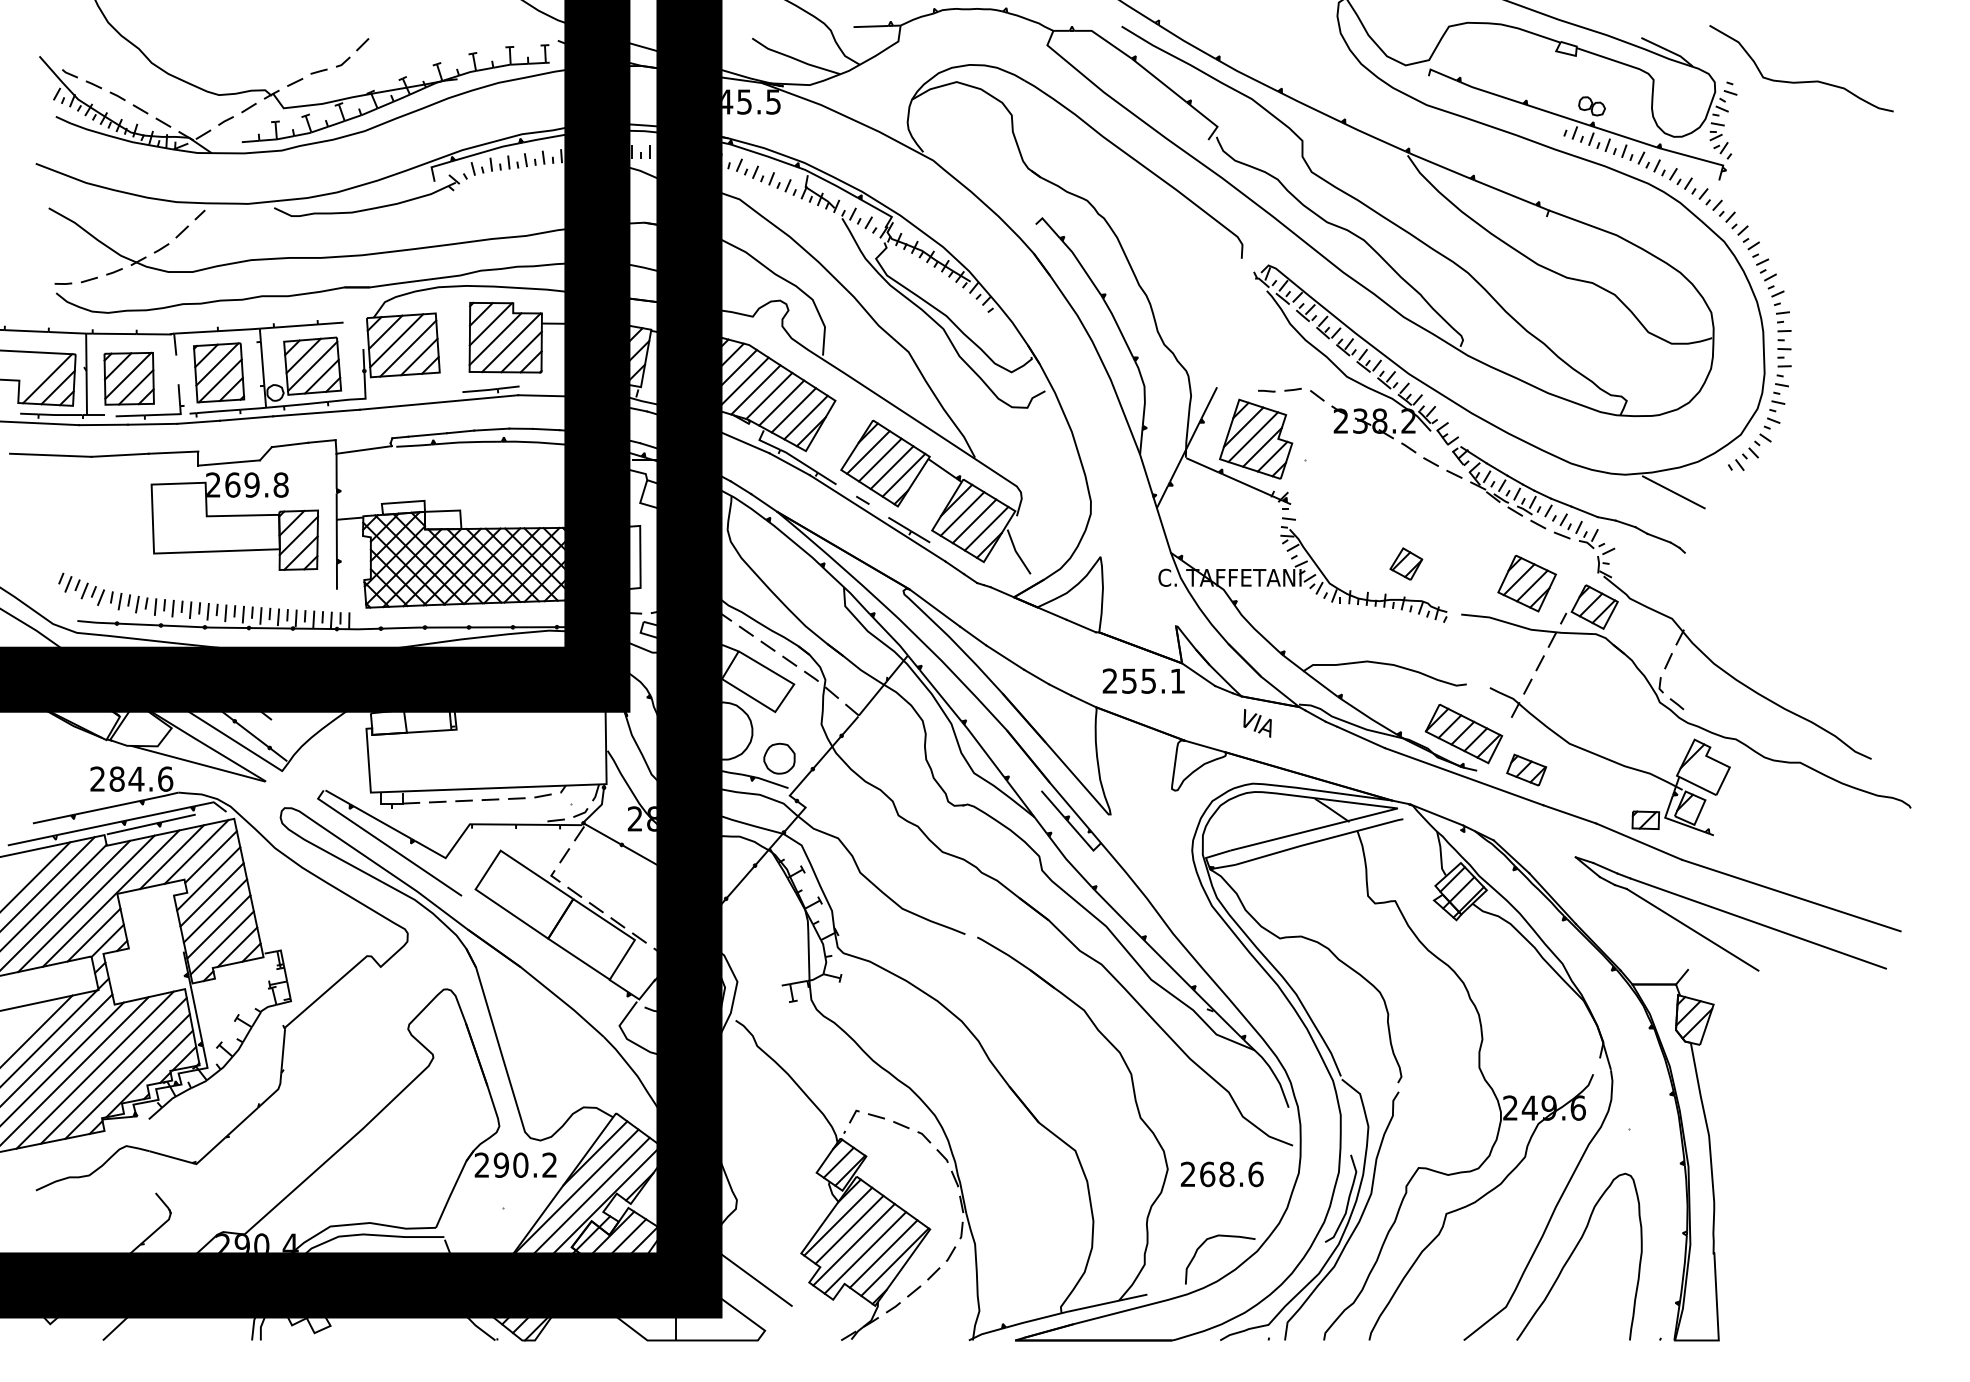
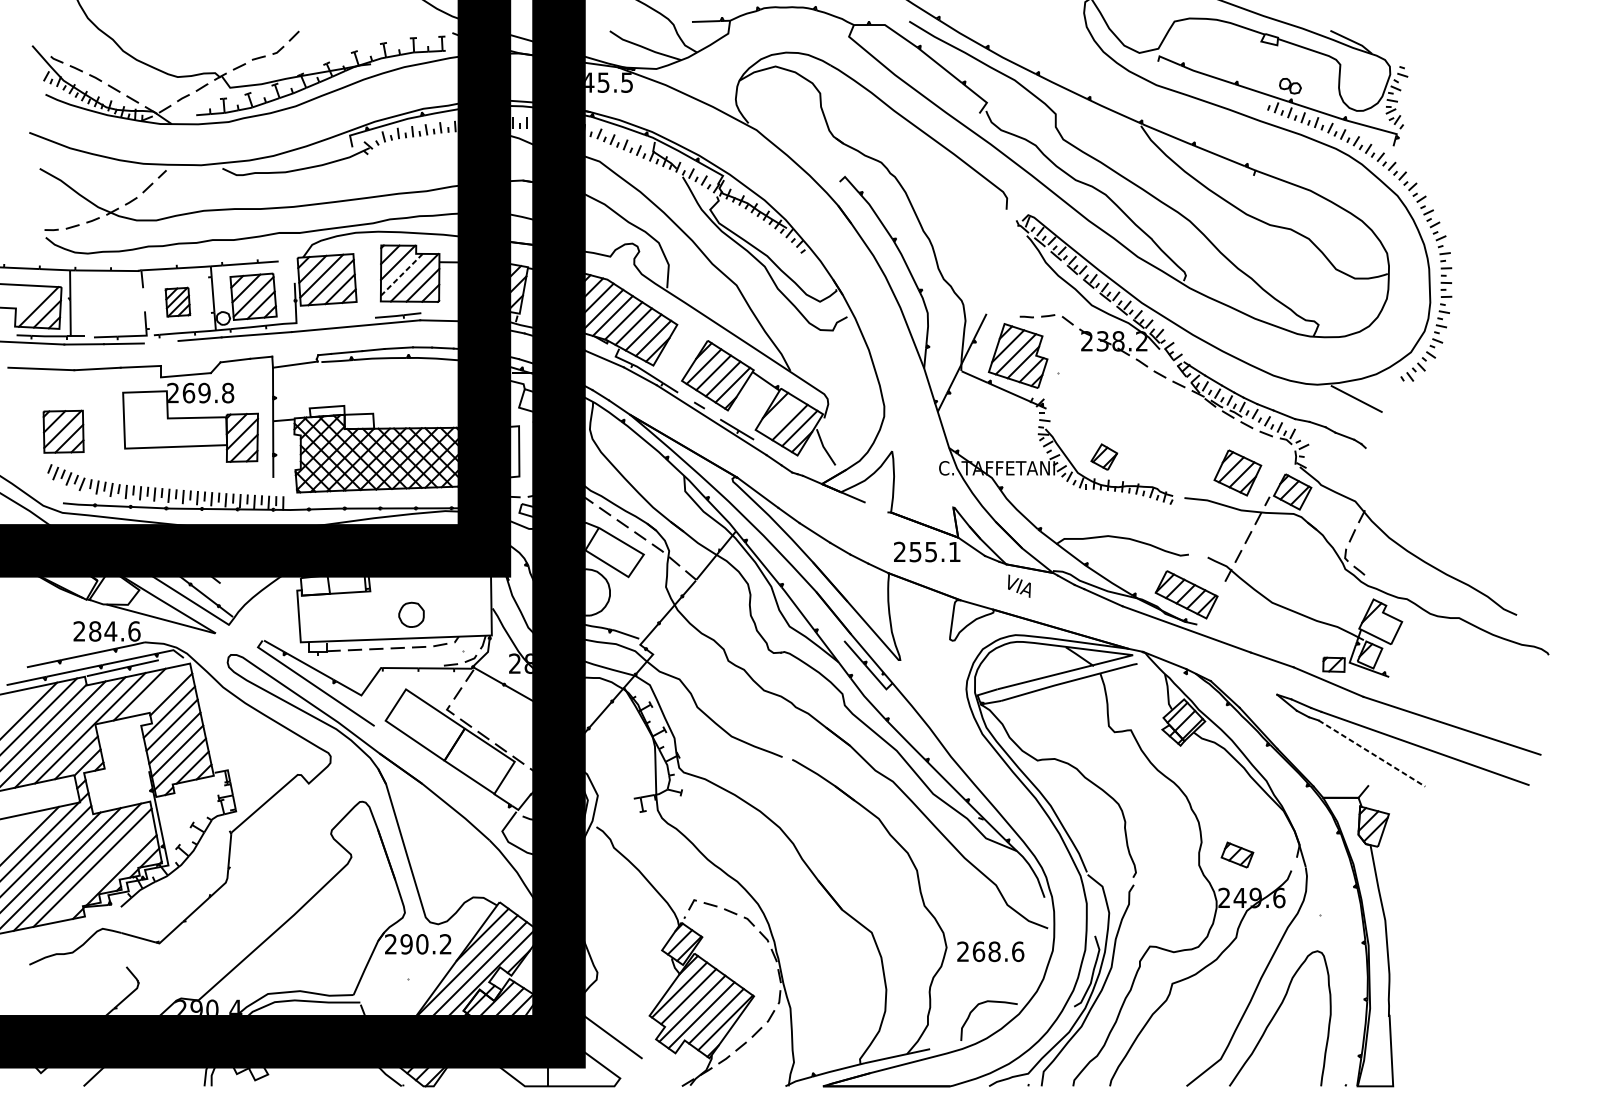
curve: (1801, 81) -> (1460, 66), removed
line: (495, 339) -> (401, 275), solid -> dashed
part: (219, 372) -> (178, 301), size x0.6
part: (128, 378) -> (63, 431), moved
line: (198, 421) -> (161, 341), removed
line: (962, 513) -> (780, 416), removed
part: (1406, 563) -> (1104, 456), moved
line: (1080, 625) -> (875, 506), removed
part: (779, 758) -> (411, 614), moved
part: (1526, 769) -> (1237, 854), moved
line: (196, 851) -> (159, 690), removed
line: (1693, 930) -> (1372, 754), solid -> dashed
line: (127, 1076) -> (103, 872), removed

